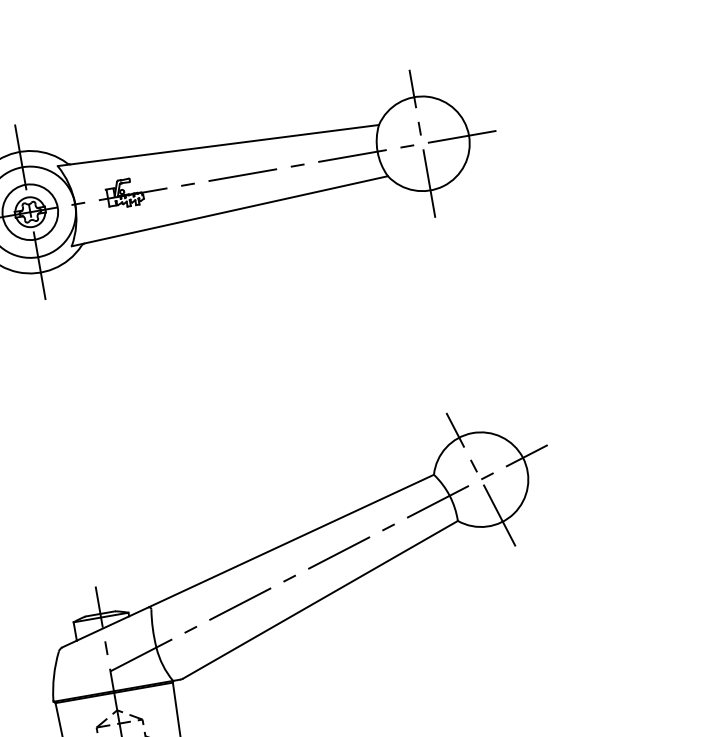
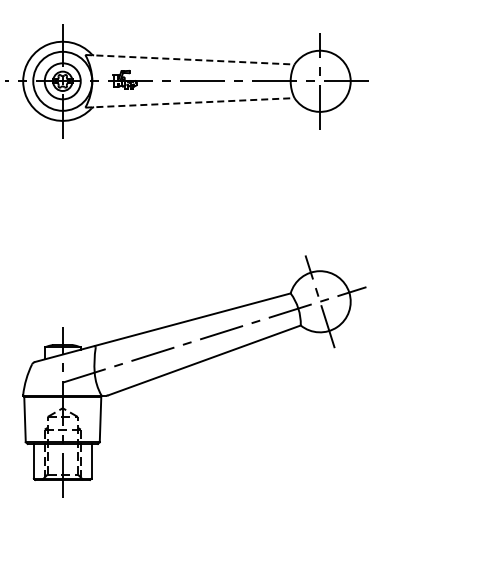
line: (217, 145) -> (189, 59), solid -> dashed
line: (229, 210) -> (189, 102), solid -> dashed

